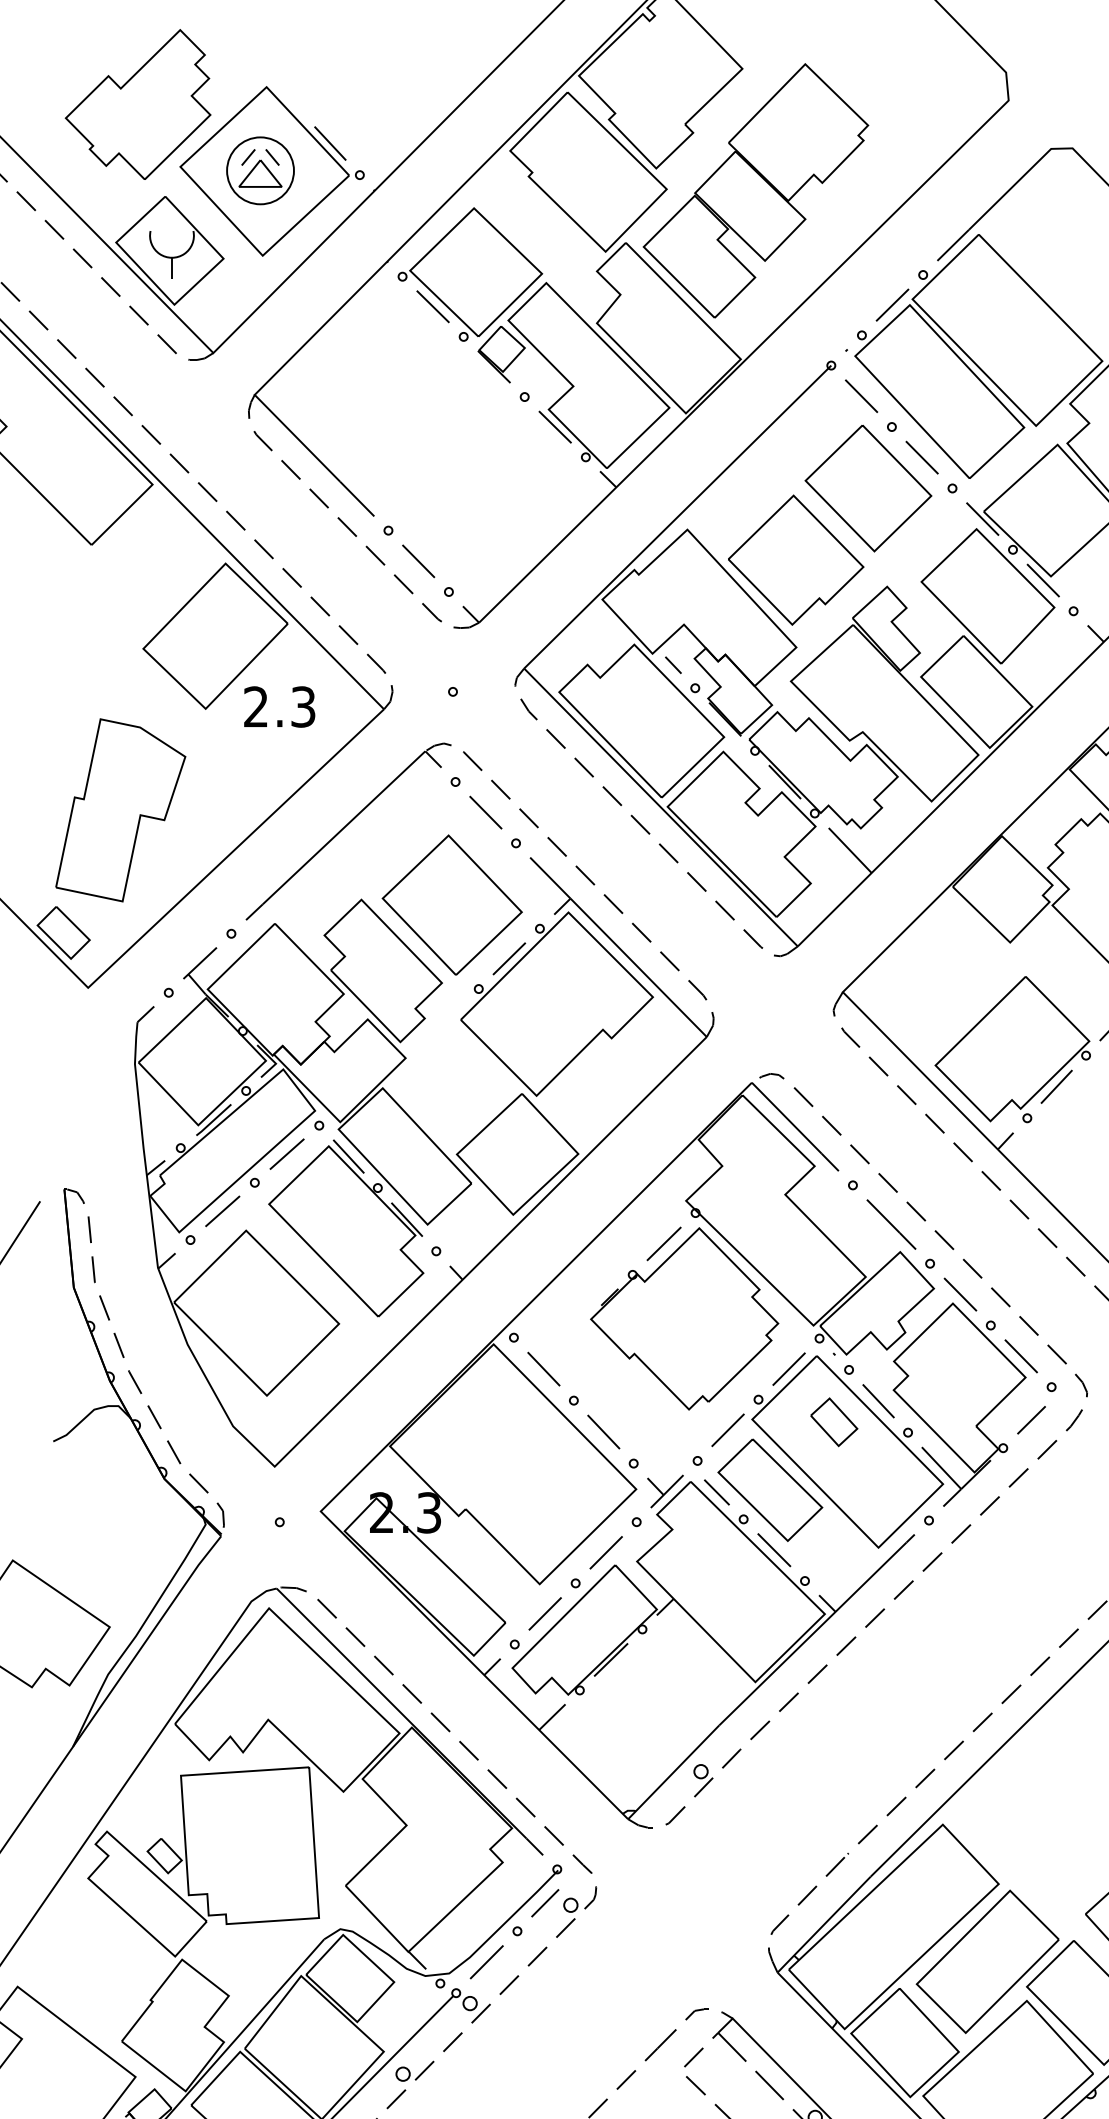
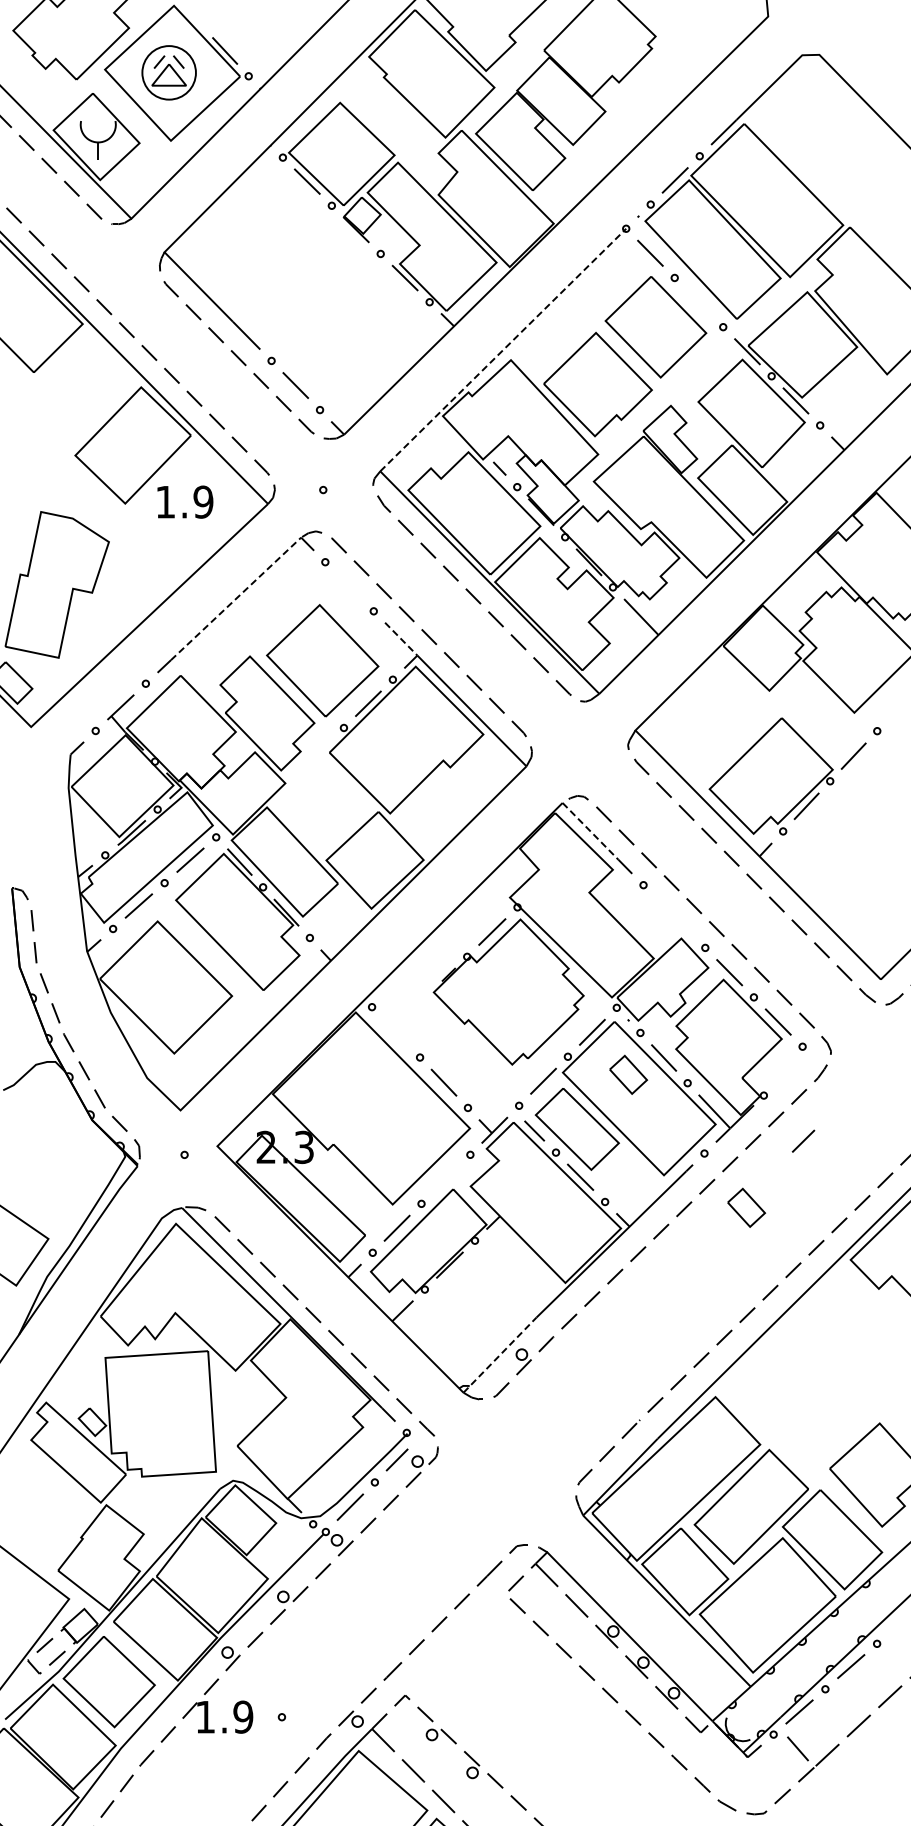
line: (921, 457) -> (698, 302), removed
line: (676, 517) -> (502, 350), solid -> dashed
text: (279, 706) -> (184, 501), 2.3 -> 1.9
line: (485, 812) -> (349, 586), removed
line: (344, 827) -> (236, 598), solid -> dashed
line: (550, 878) -> (401, 639), solid -> dashed
line: (786, 1118) -> (590, 831), solid -> dashed
line: (891, 1224) -> (674, 916), removed
line: (543, 1369) -> (395, 1032), removed
line: (1031, 1419) -> (803, 1140), moved
line: (605, 1551) -> (445, 1178), removed
part: (981, 1587) -> (746, 1207), added
line: (673, 1772) -> (499, 1355), solid -> dashed

